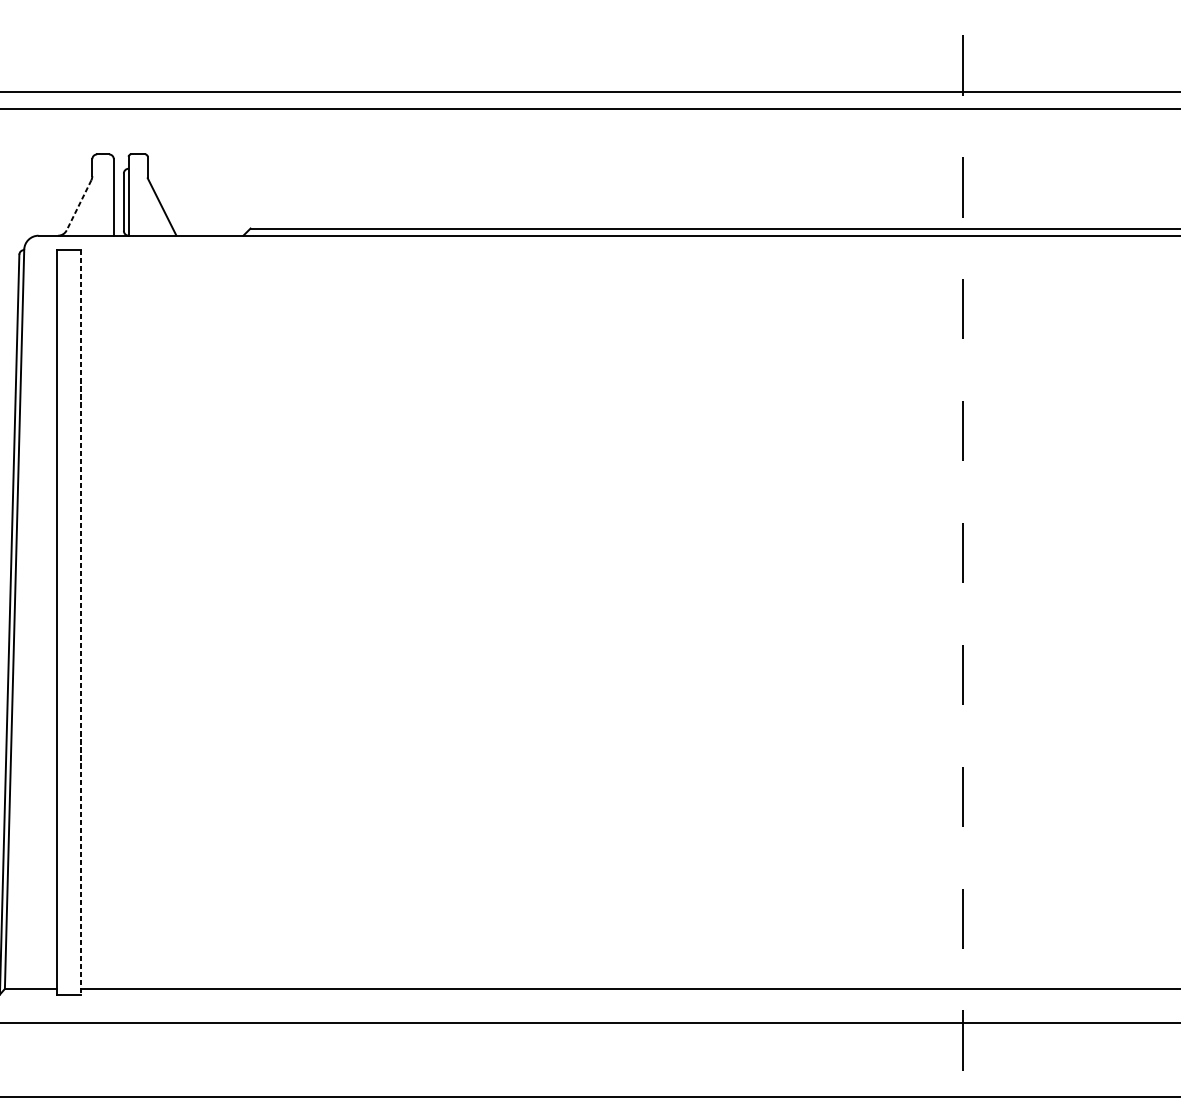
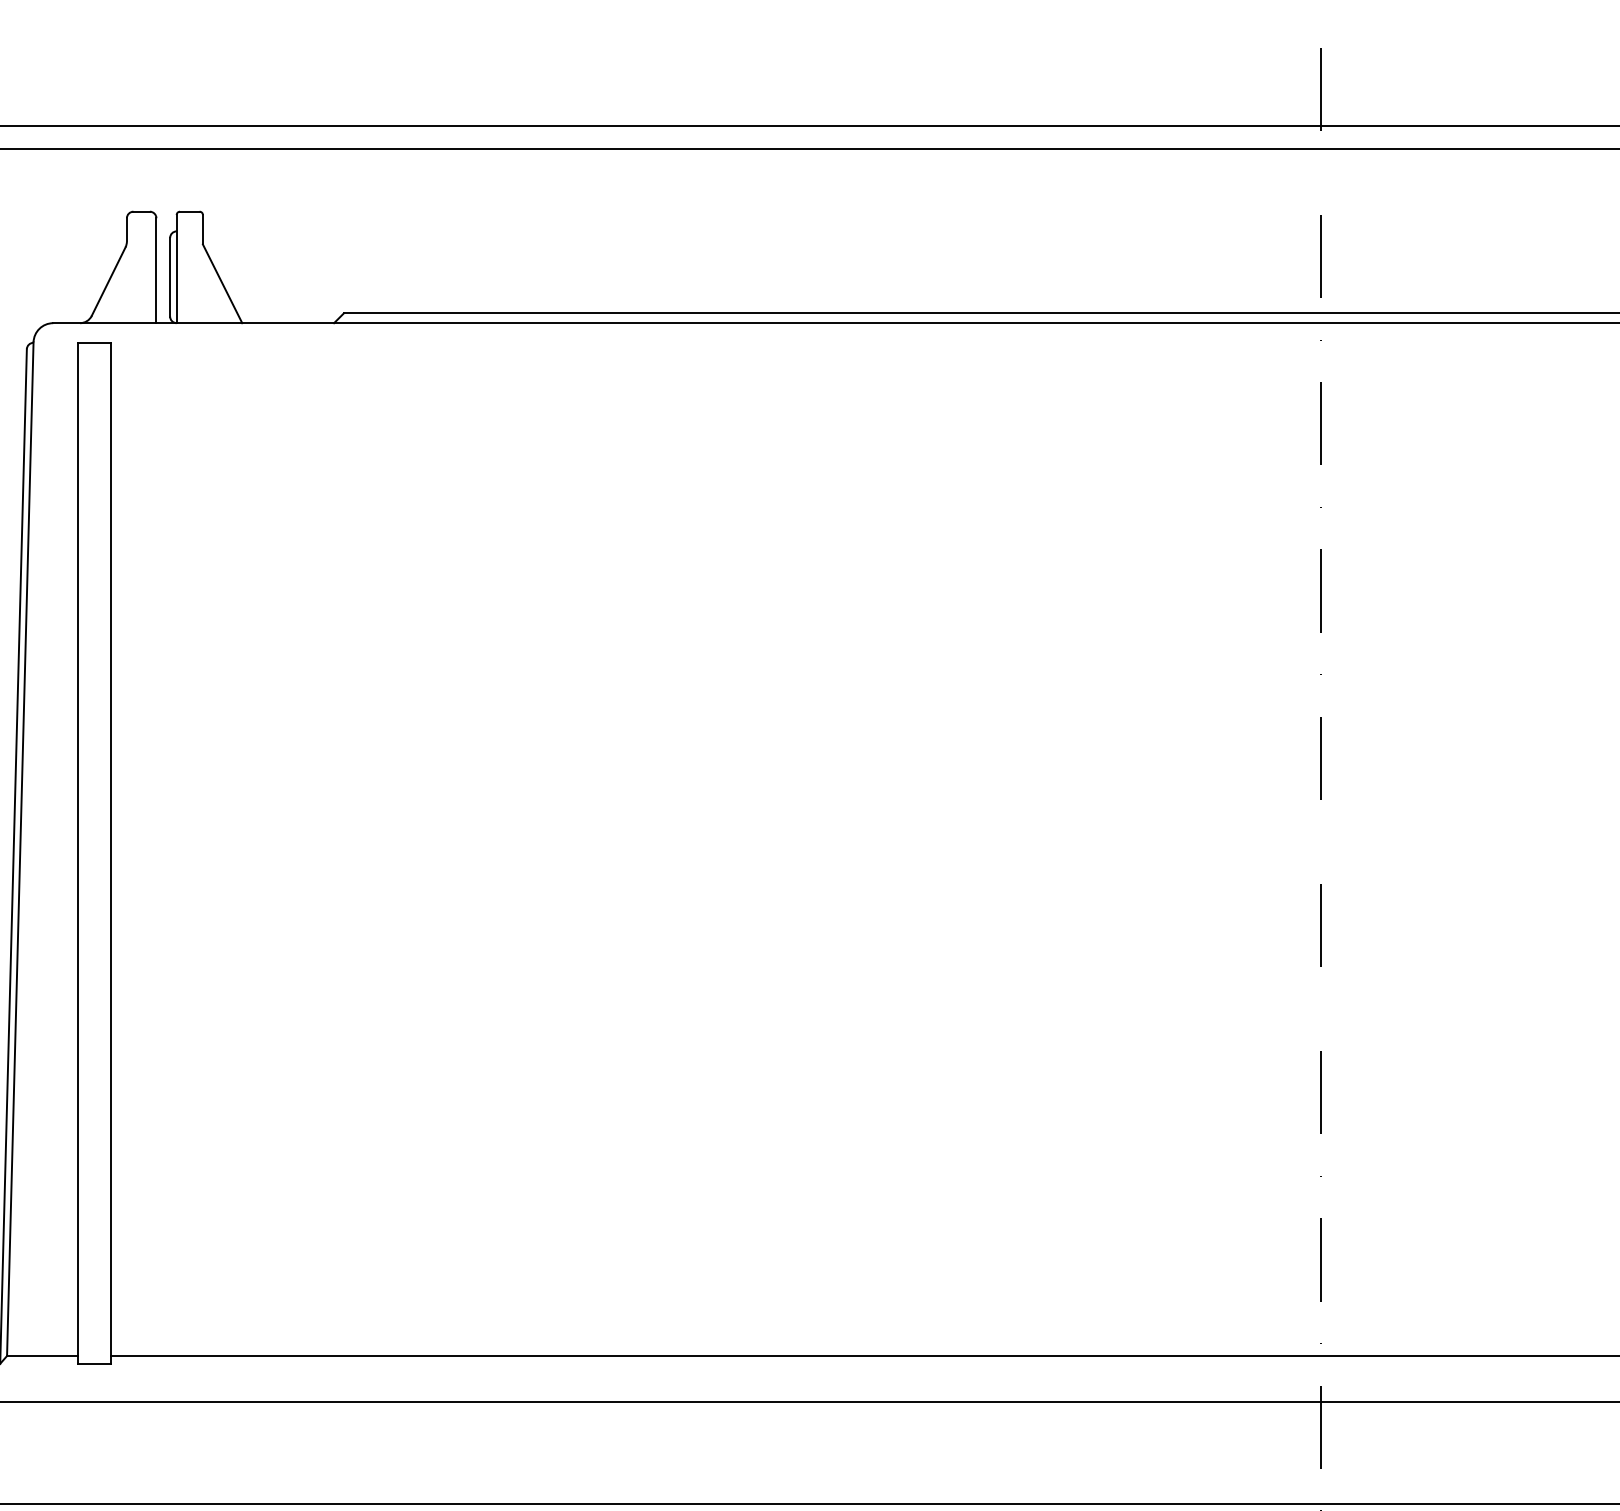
line: (78, 206) -> (108, 282), dashed -> solid
line: (81, 622) -> (111, 853), dashed -> solid

